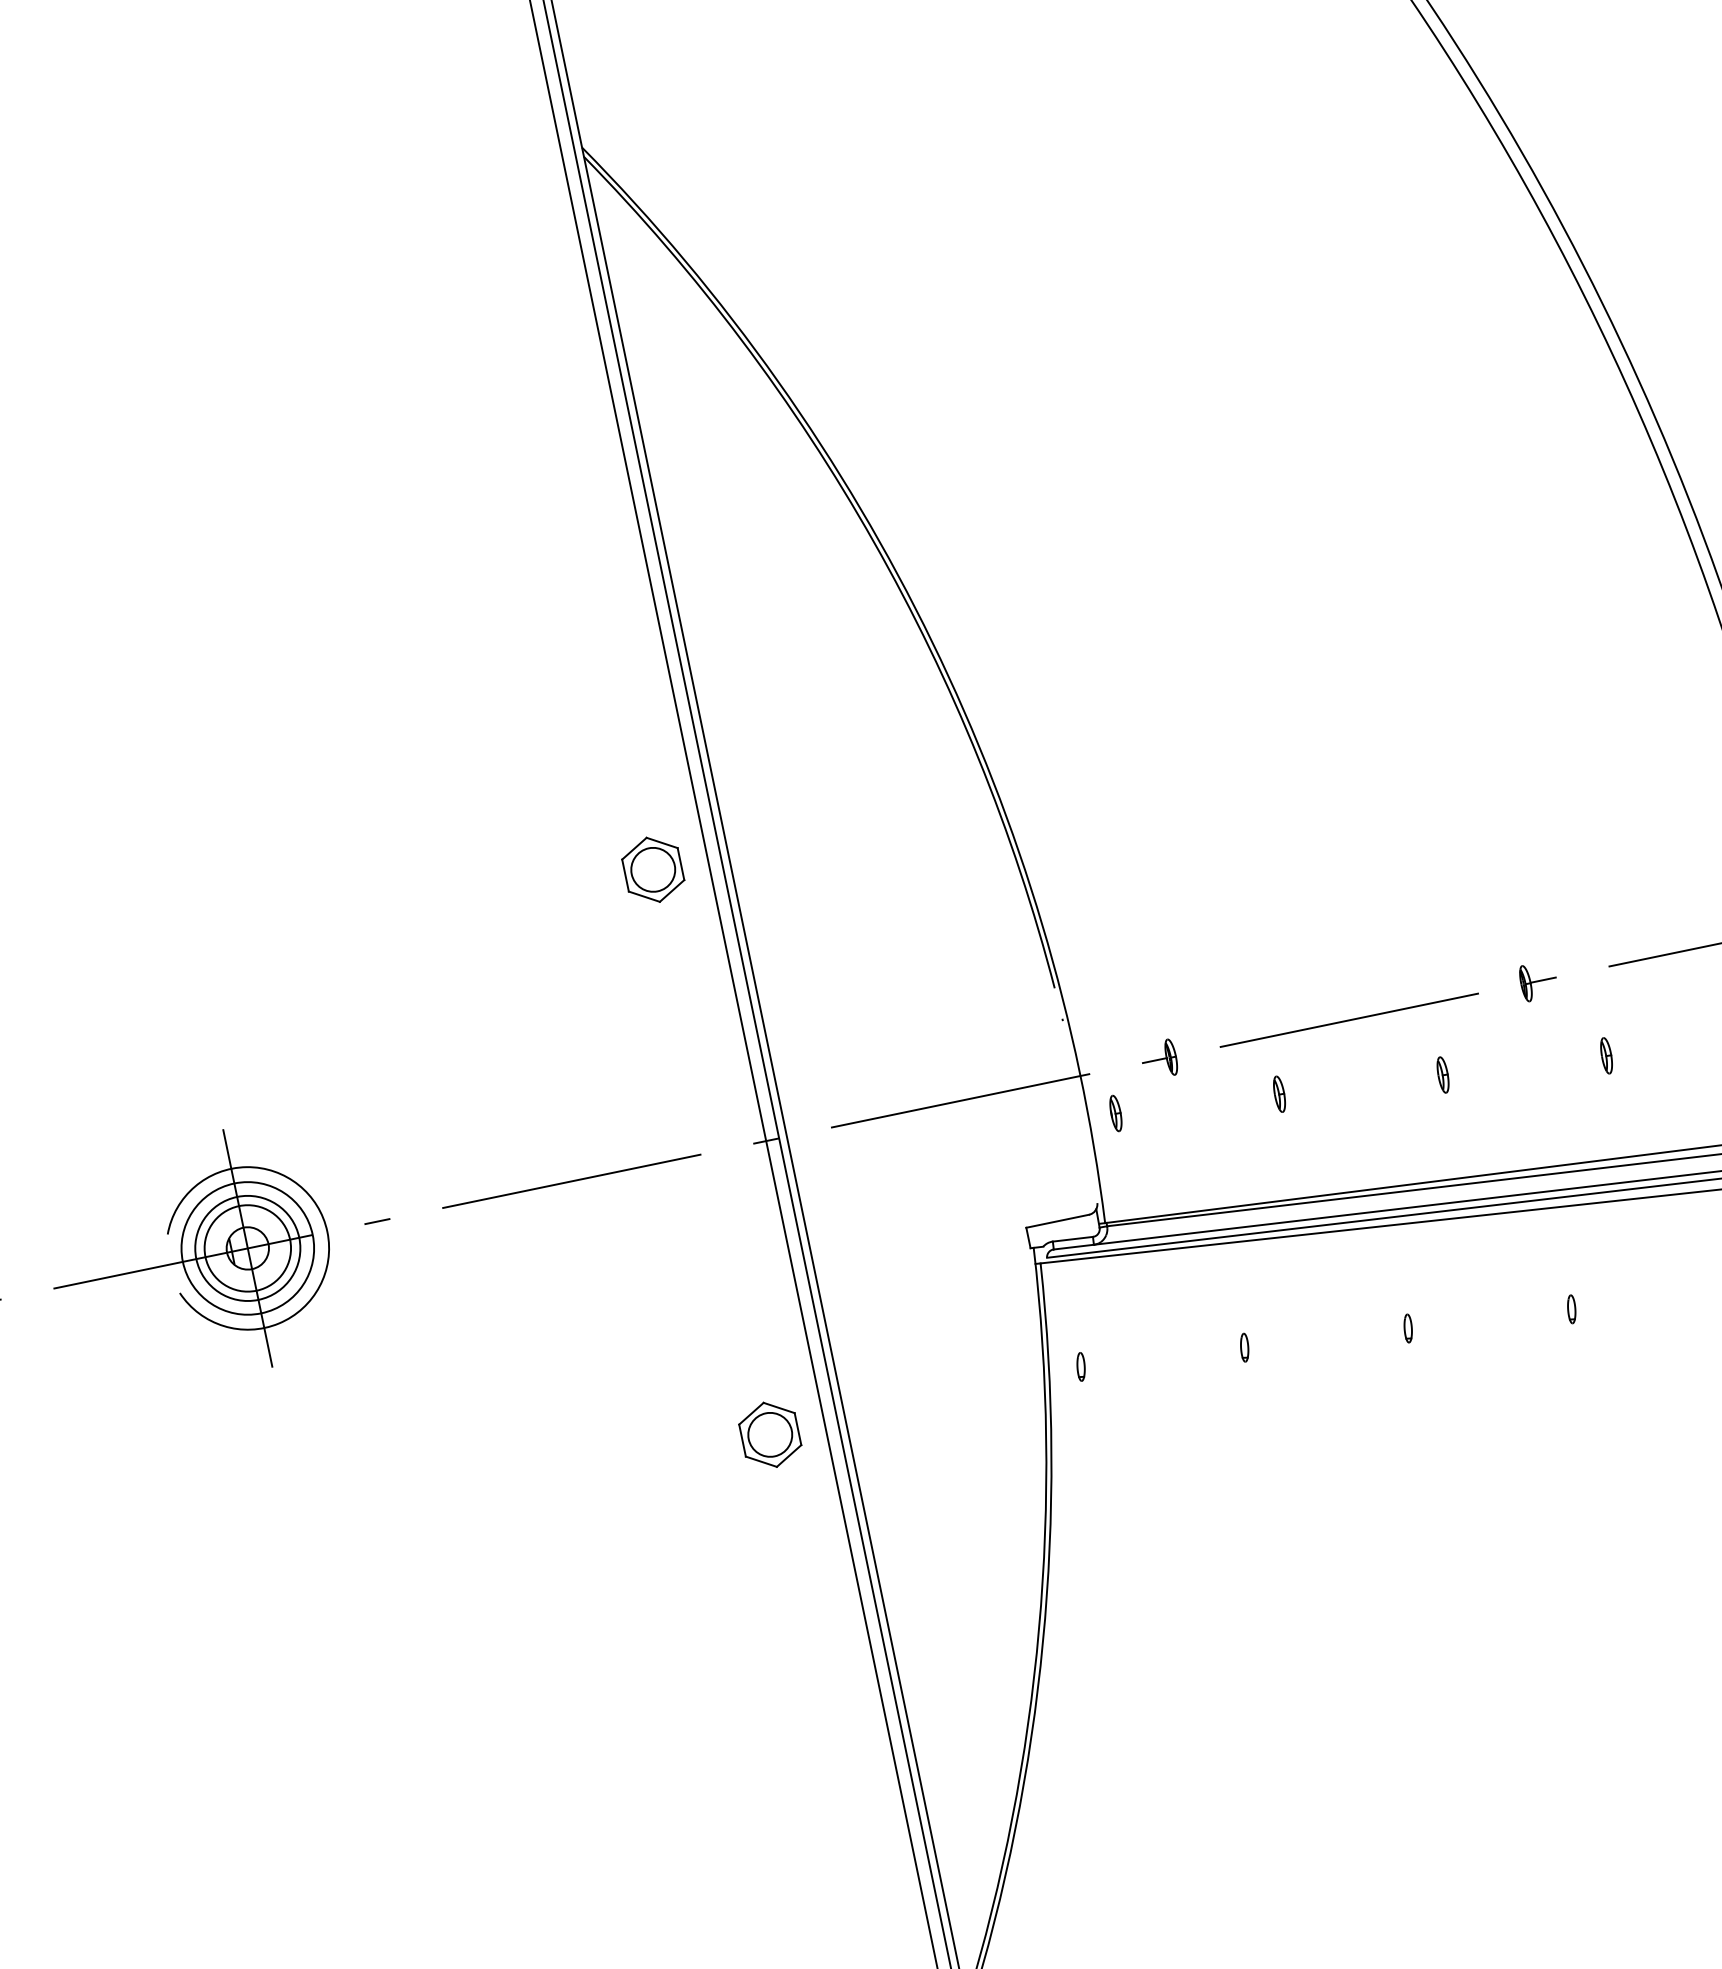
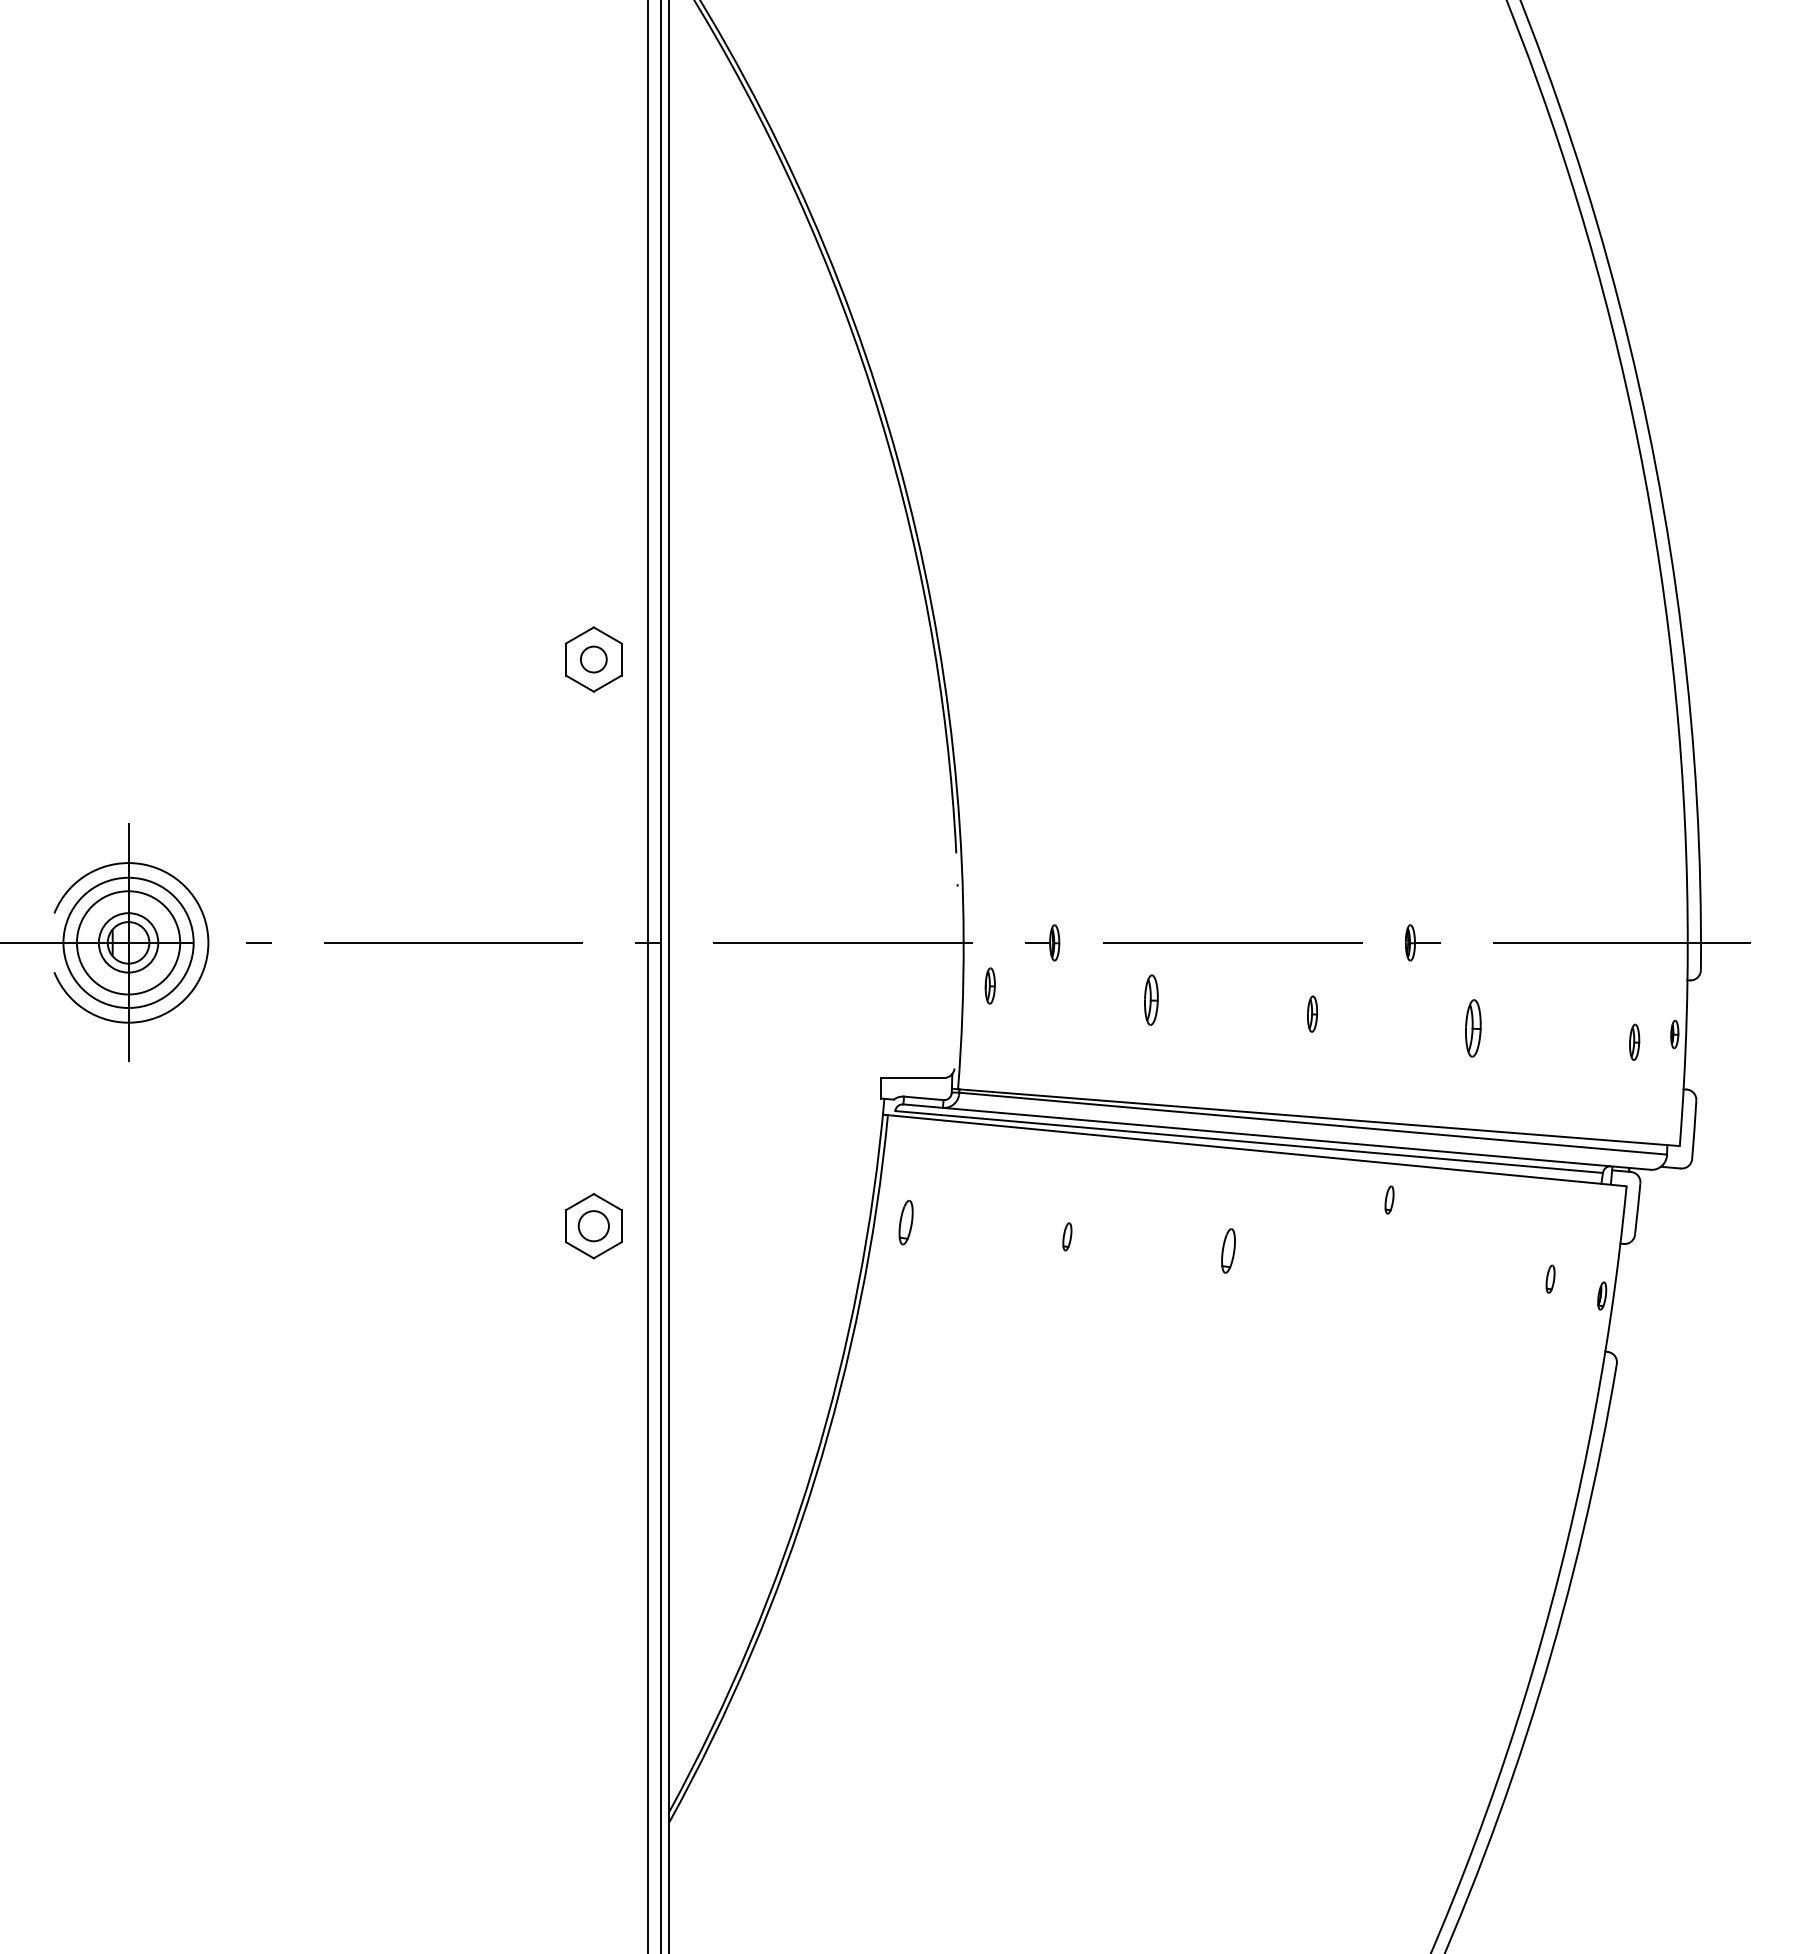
circle: (652, 869) -> (593, 659), size x0.6
part: (1606, 1055) -> (1473, 1027), size x1.6
part: (1279, 1093) -> (1151, 999), size x1.4
circle: (247, 1248) -> (128, 942), size x0.7
part: (1571, 1308) -> (1389, 1199), moved
part: (1408, 1328) -> (1228, 1250), size x1.6
part: (1081, 1366) -> (906, 1222), size x1.6
circle: (769, 1434) -> (593, 1225), size x0.7

